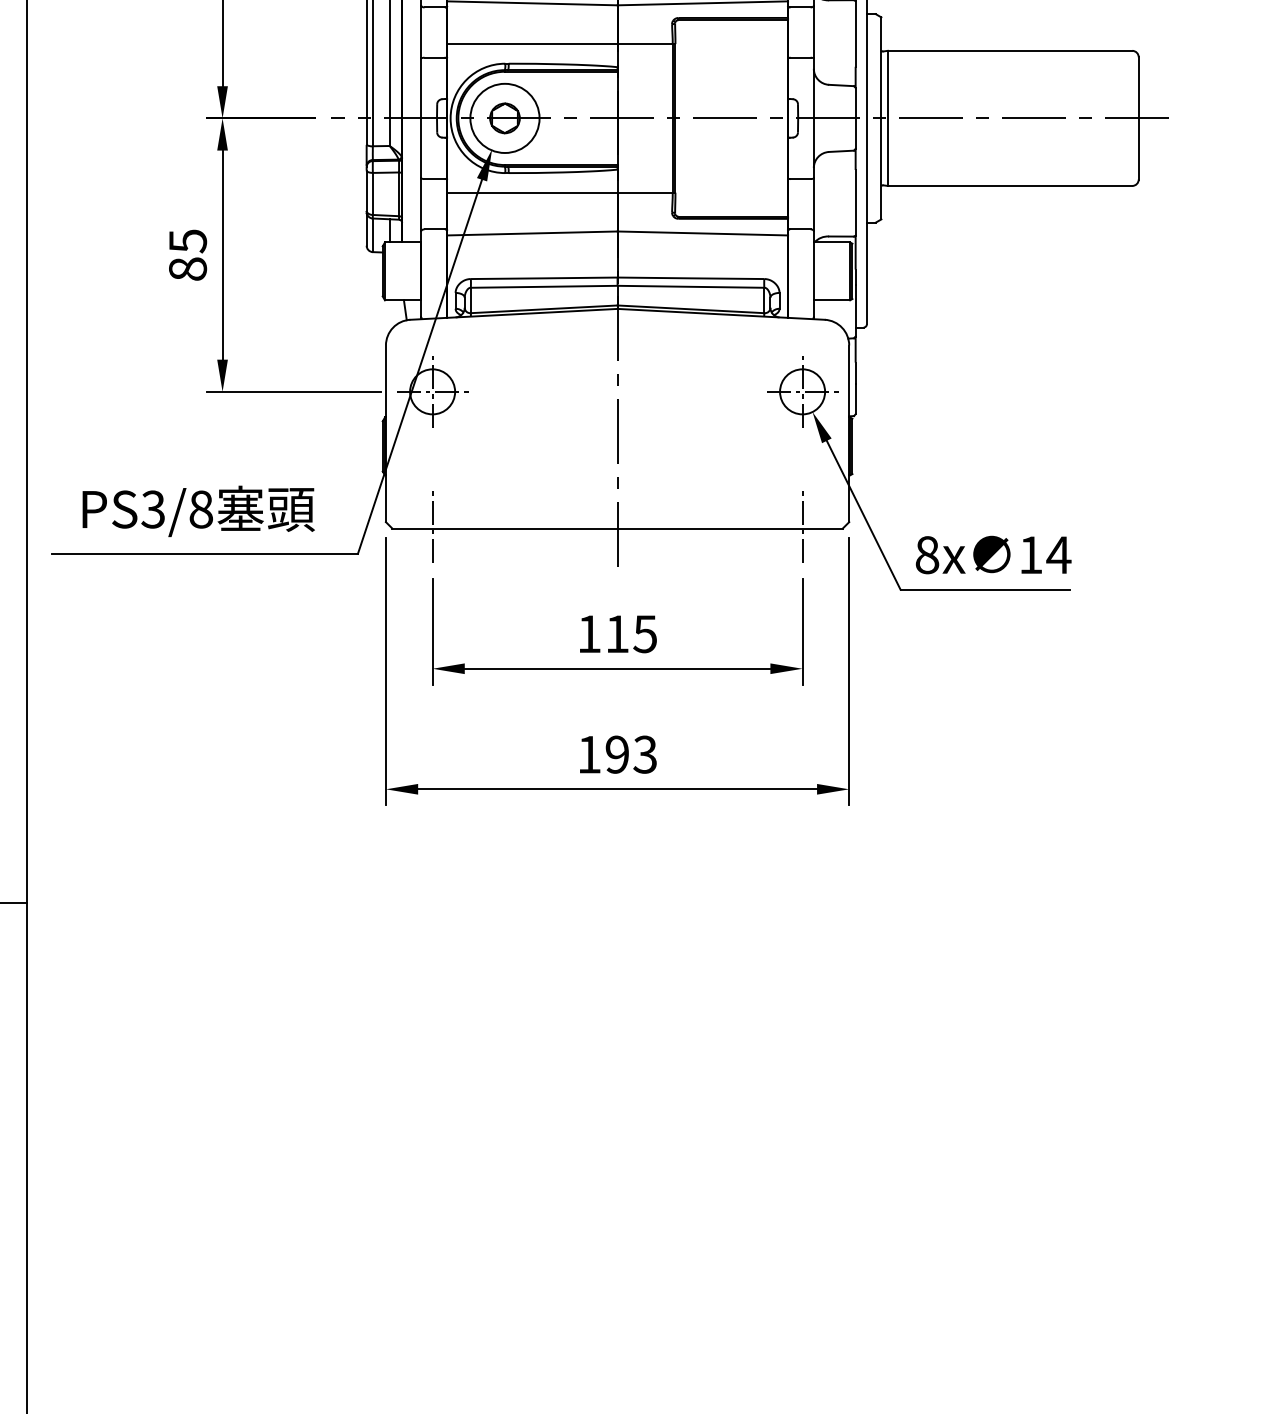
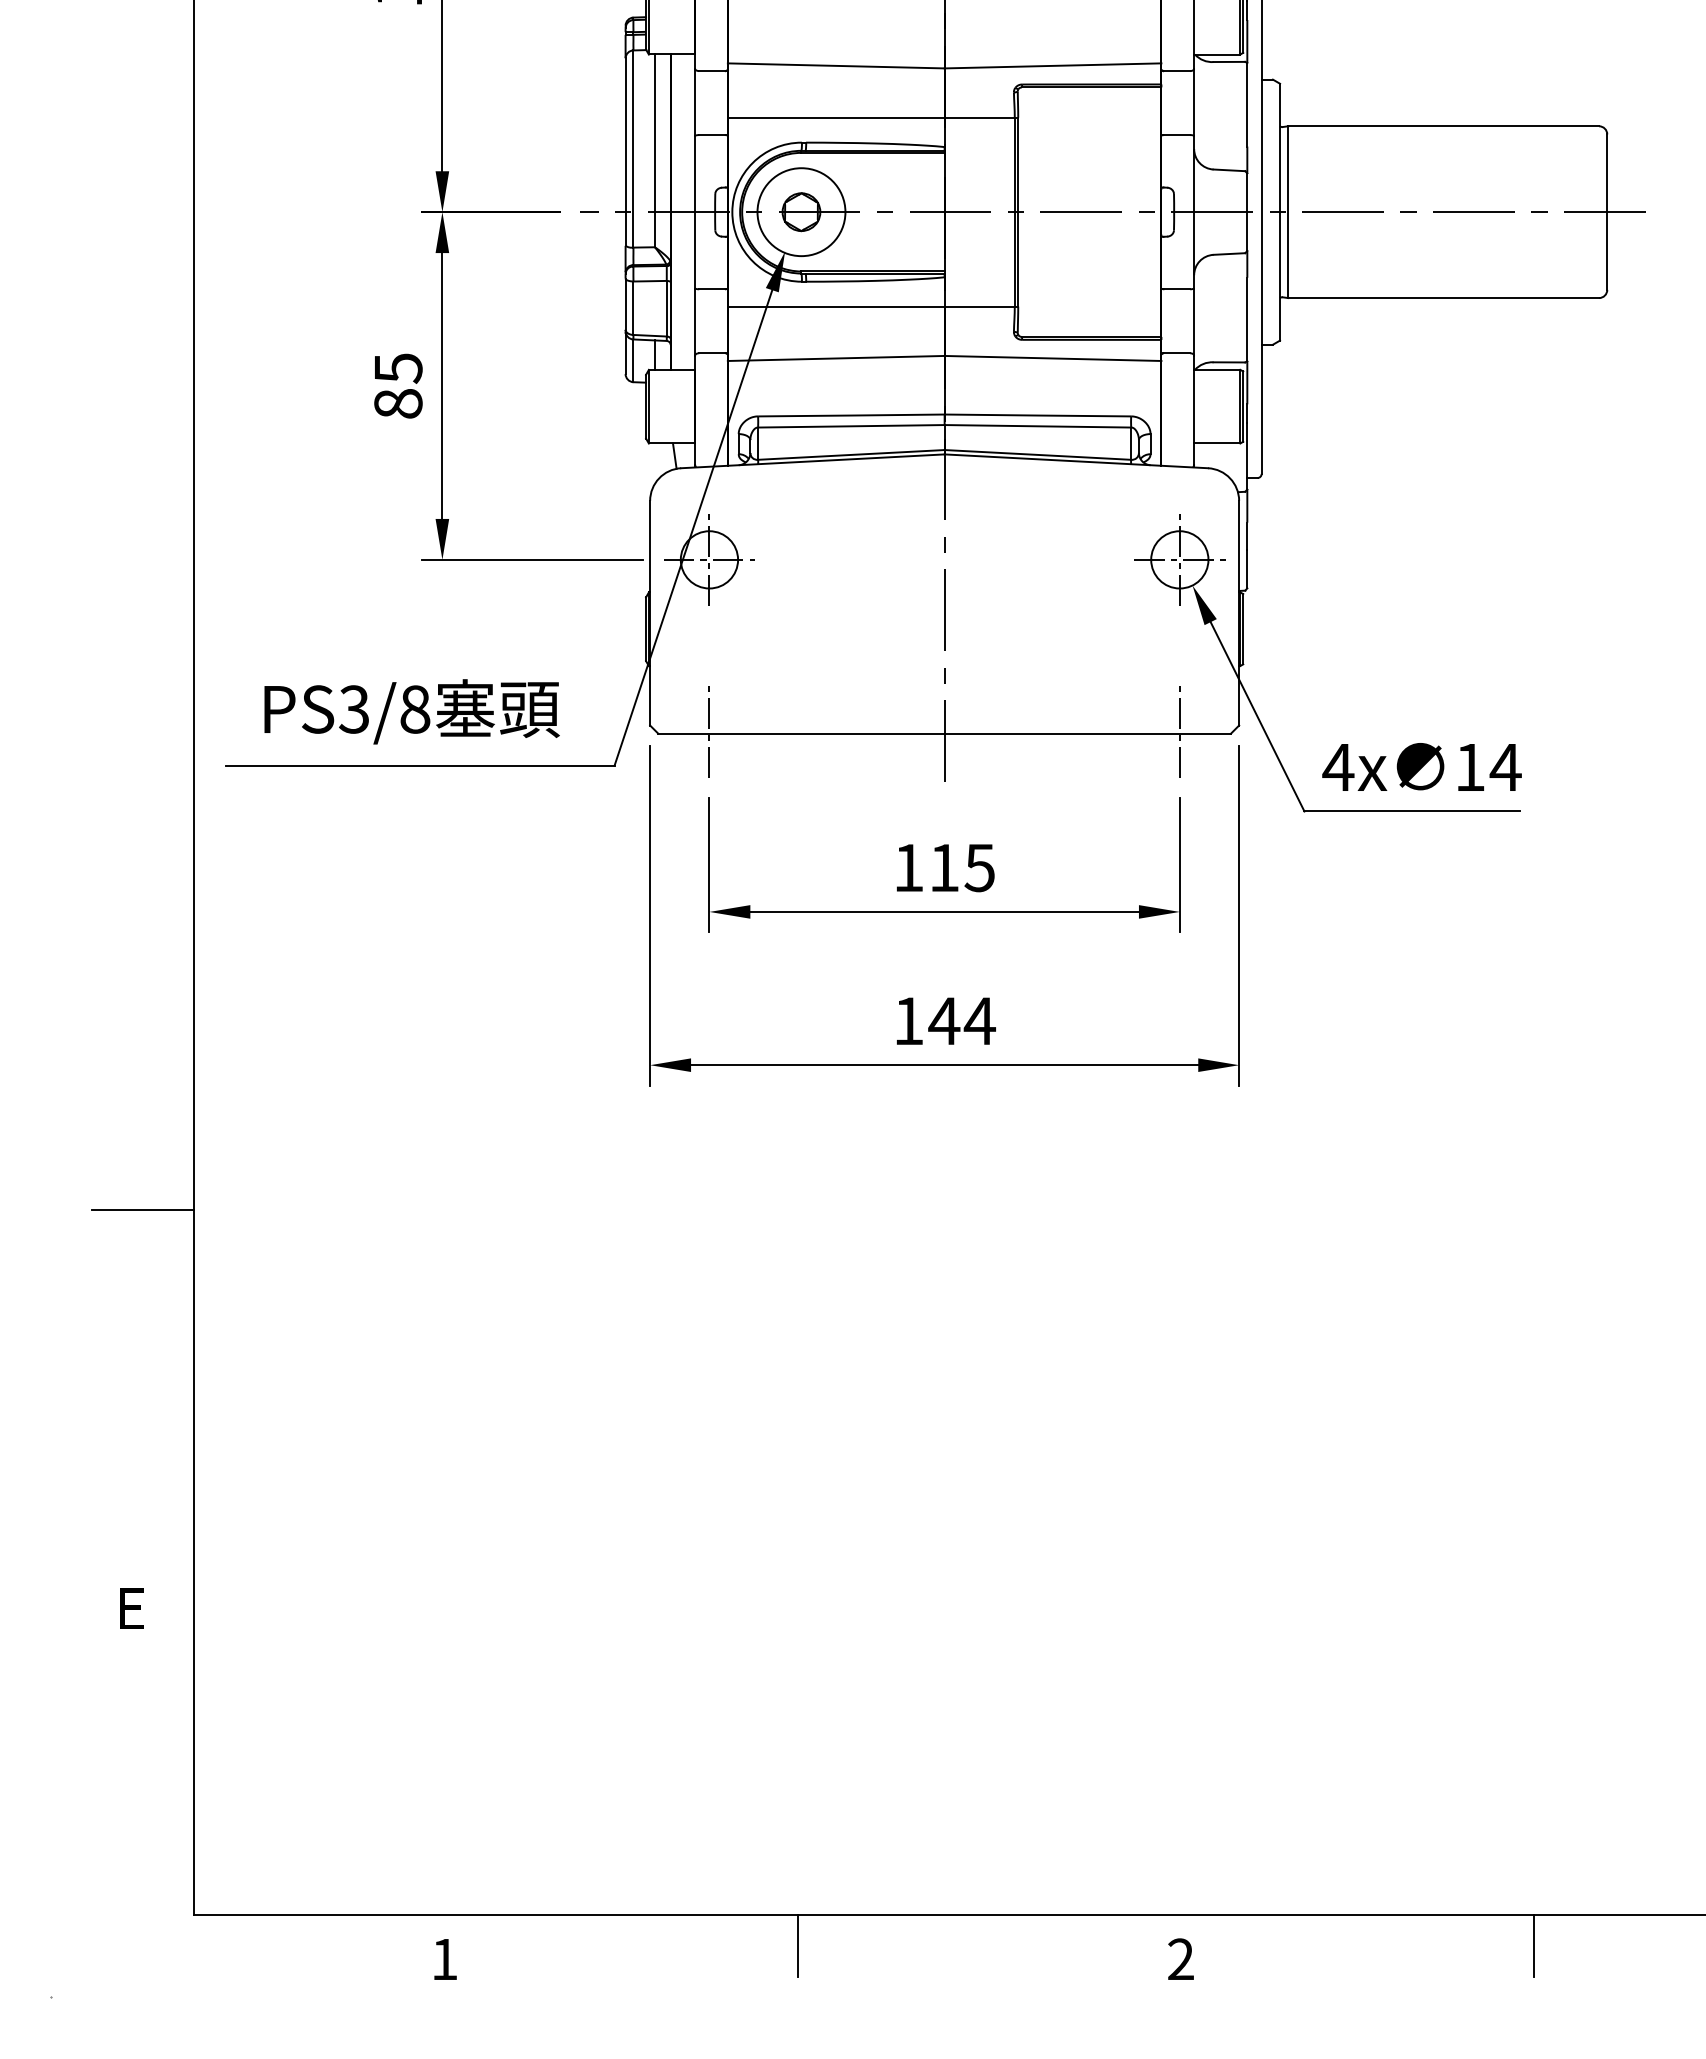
text: (927, 555) -> (1338, 767), 8x -> 4x
text: (631, 754) -> (962, 1020), 193 -> 144

